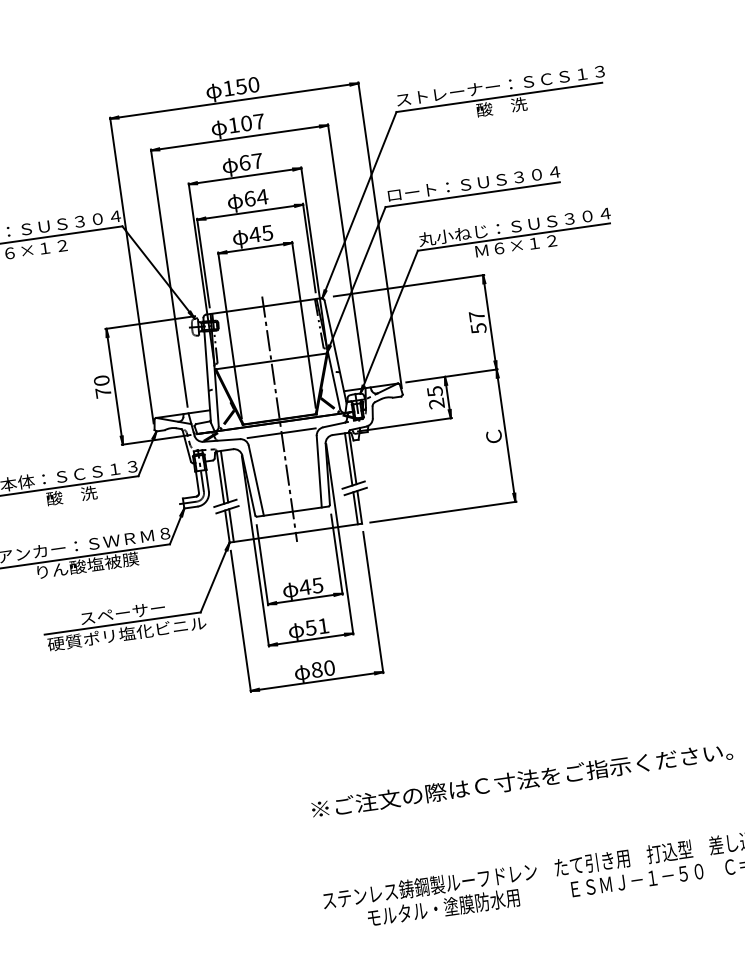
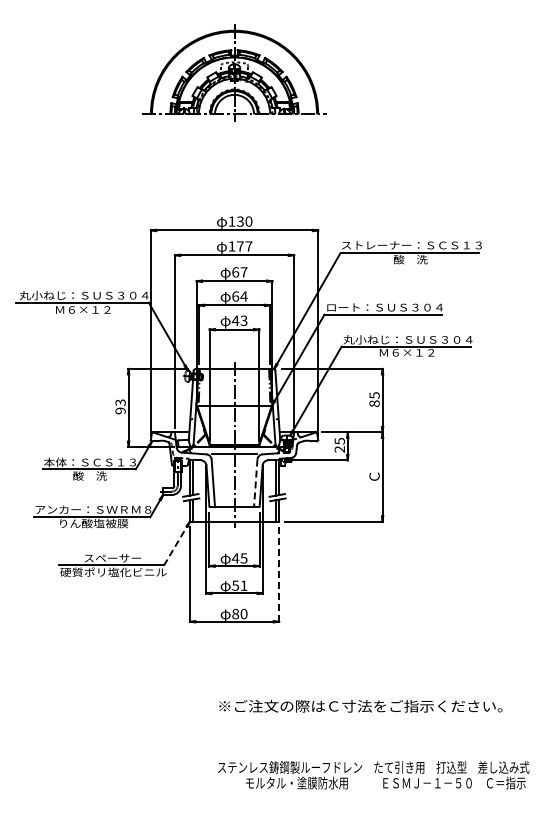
text: (241, 86) -> (240, 221), 150 -> 130
text: (246, 123) -> (240, 246), 107 -> 177
text: (268, 232) -> (244, 320), 45 -> 43
text: (477, 322) -> (374, 399), 57 -> 85
text: (102, 386) -> (120, 406), 70 -> 93
line: (318, 472) -> (255, 483), solid -> dashed
line: (214, 577) -> (176, 543), solid -> dashed
line: (373, 601) -> (279, 574), solid -> dashed

